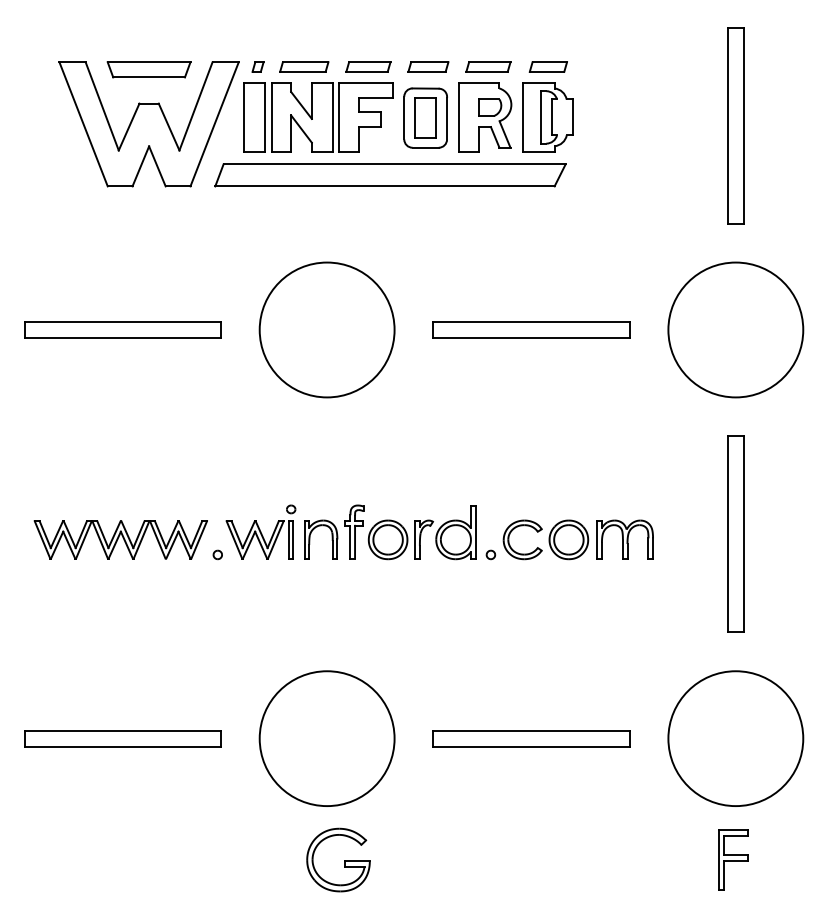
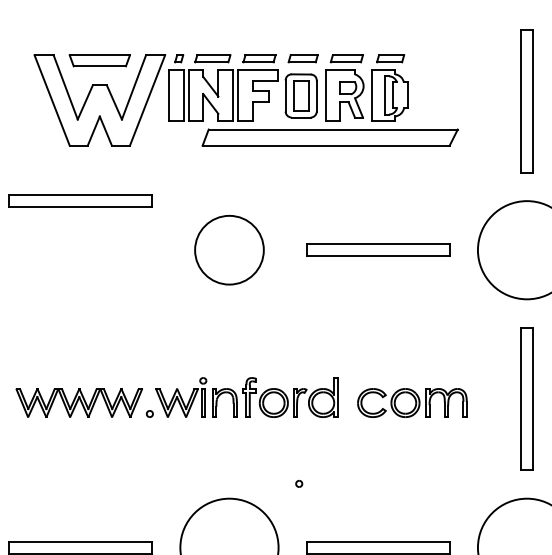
part: (390, 175) -> (330, 137), moved
part: (122, 329) -> (80, 200), moved
circle: (326, 329) -> (229, 249), size x0.7
part: (490, 554) -> (298, 483), moved

